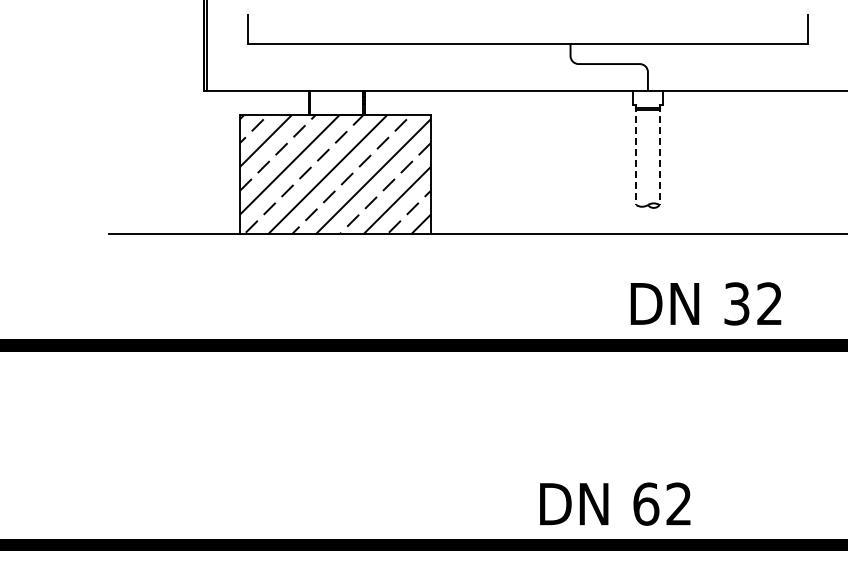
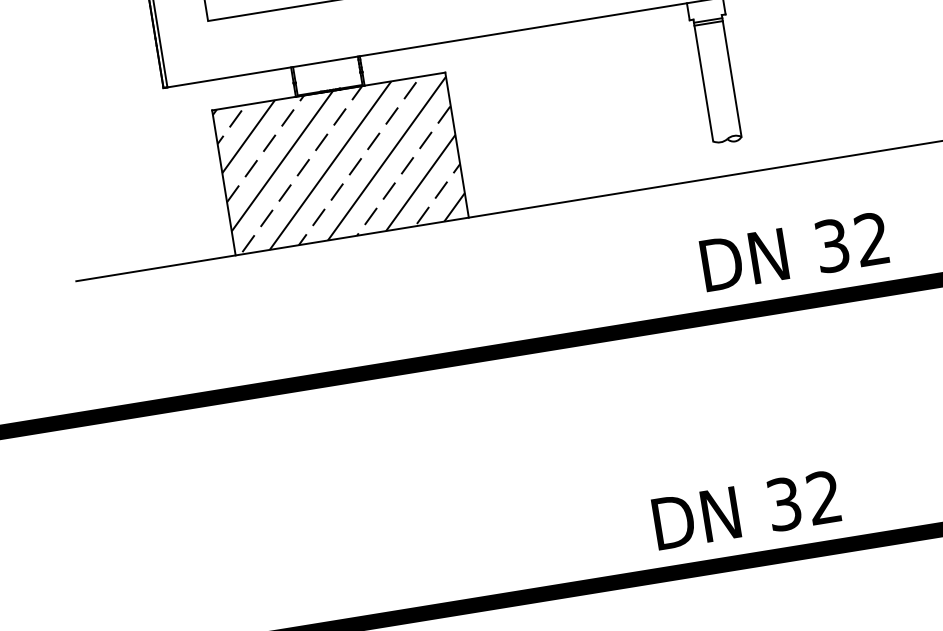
line: (636, 155) -> (703, 80), dashed -> solid
line: (659, 155) -> (731, 76), dashed -> solid
text: (705, 303) -> (793, 251), moved
text: (646, 503) -> (784, 503), 62 -> 32

